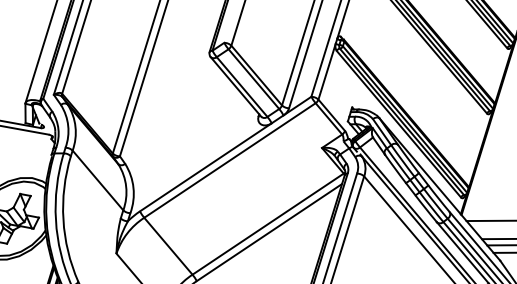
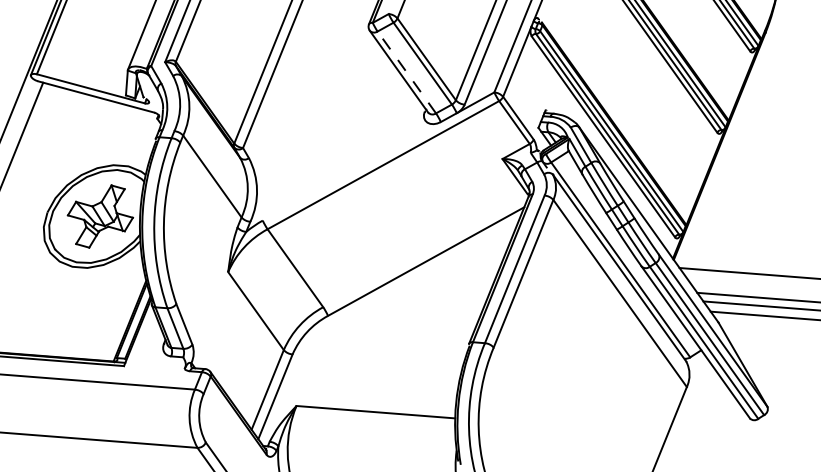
line: (241, 87) -> (406, 72), solid -> dashed
line: (205, 167) -> (351, 171), removed
line: (268, 223) -> (425, 250), removed

